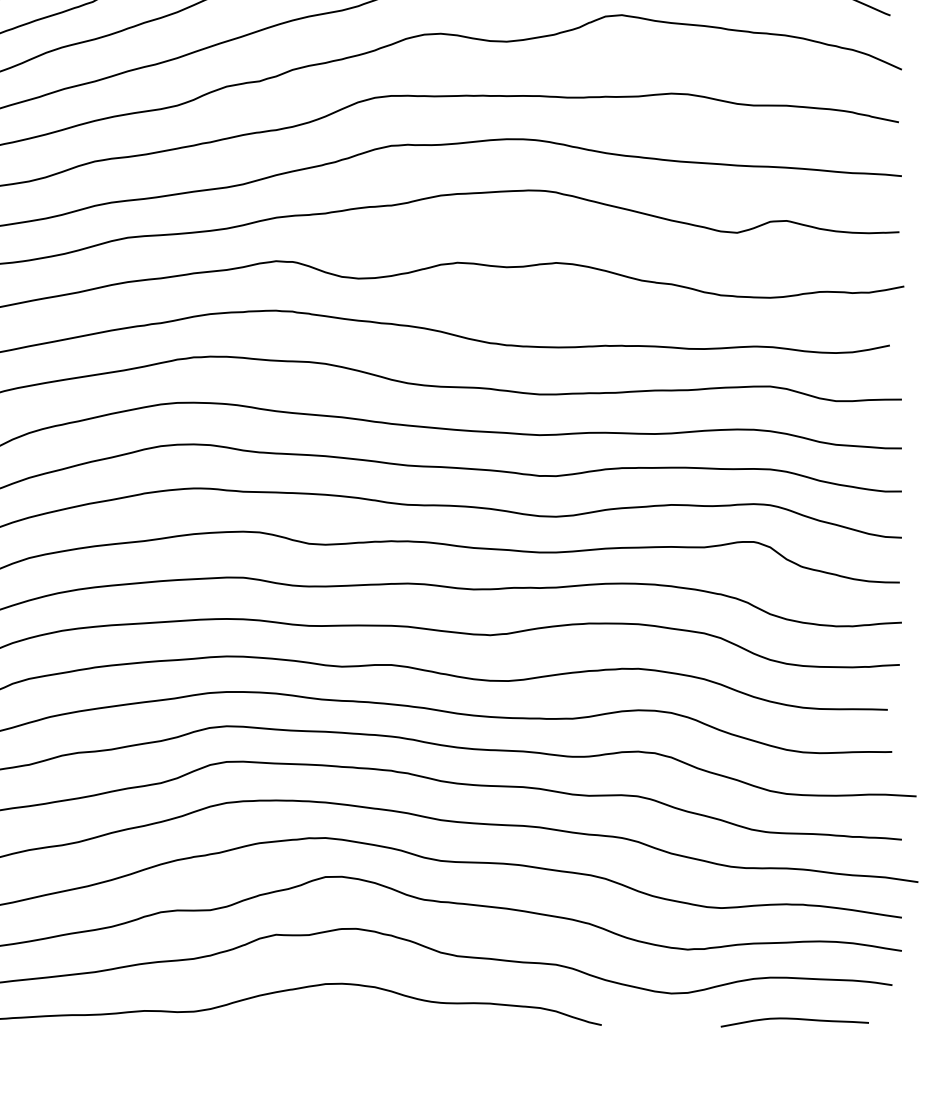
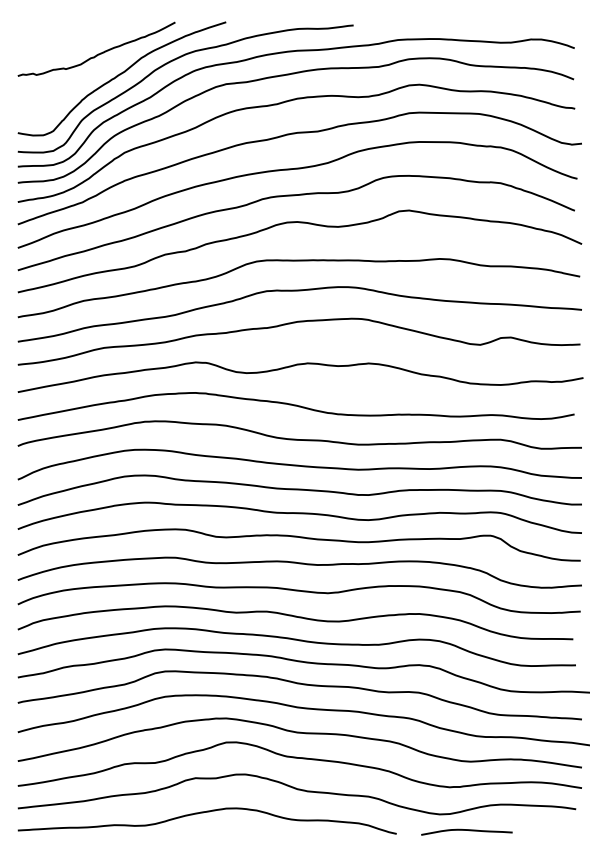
curve: (794, 1019) -> (466, 830), moved

